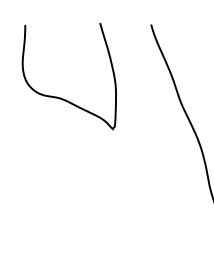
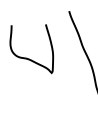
curve: (64, 97) -> (29, 58), moved

